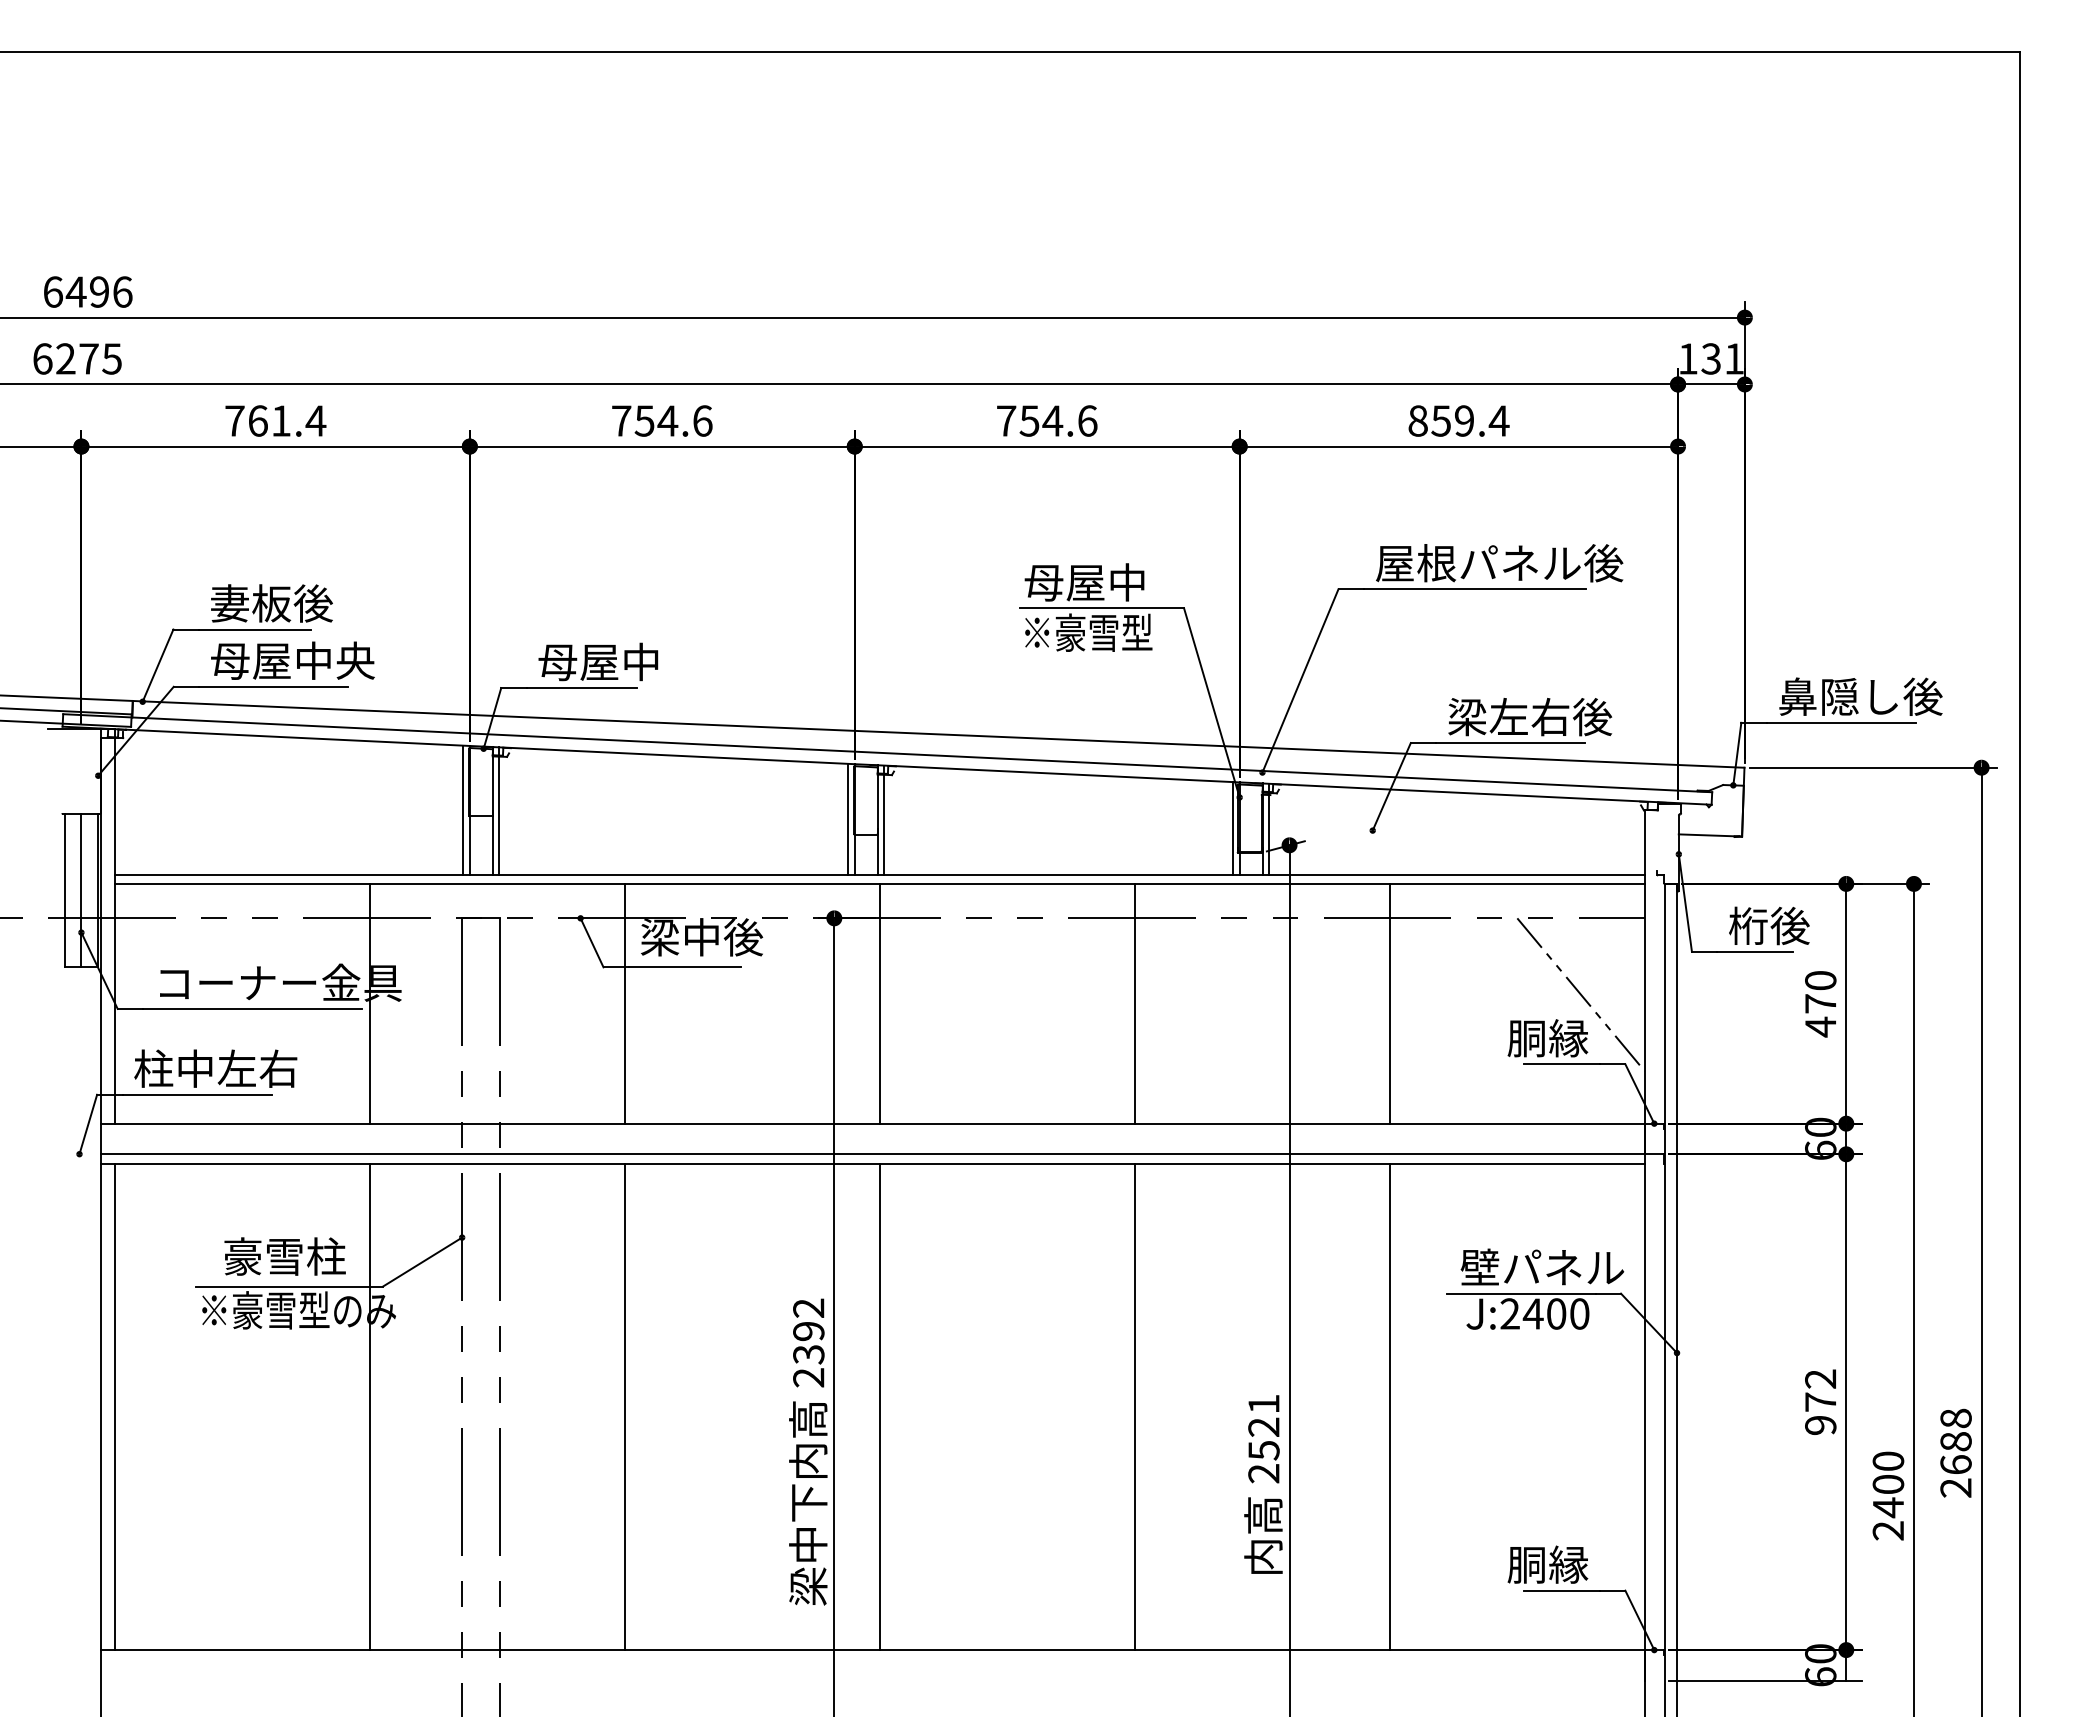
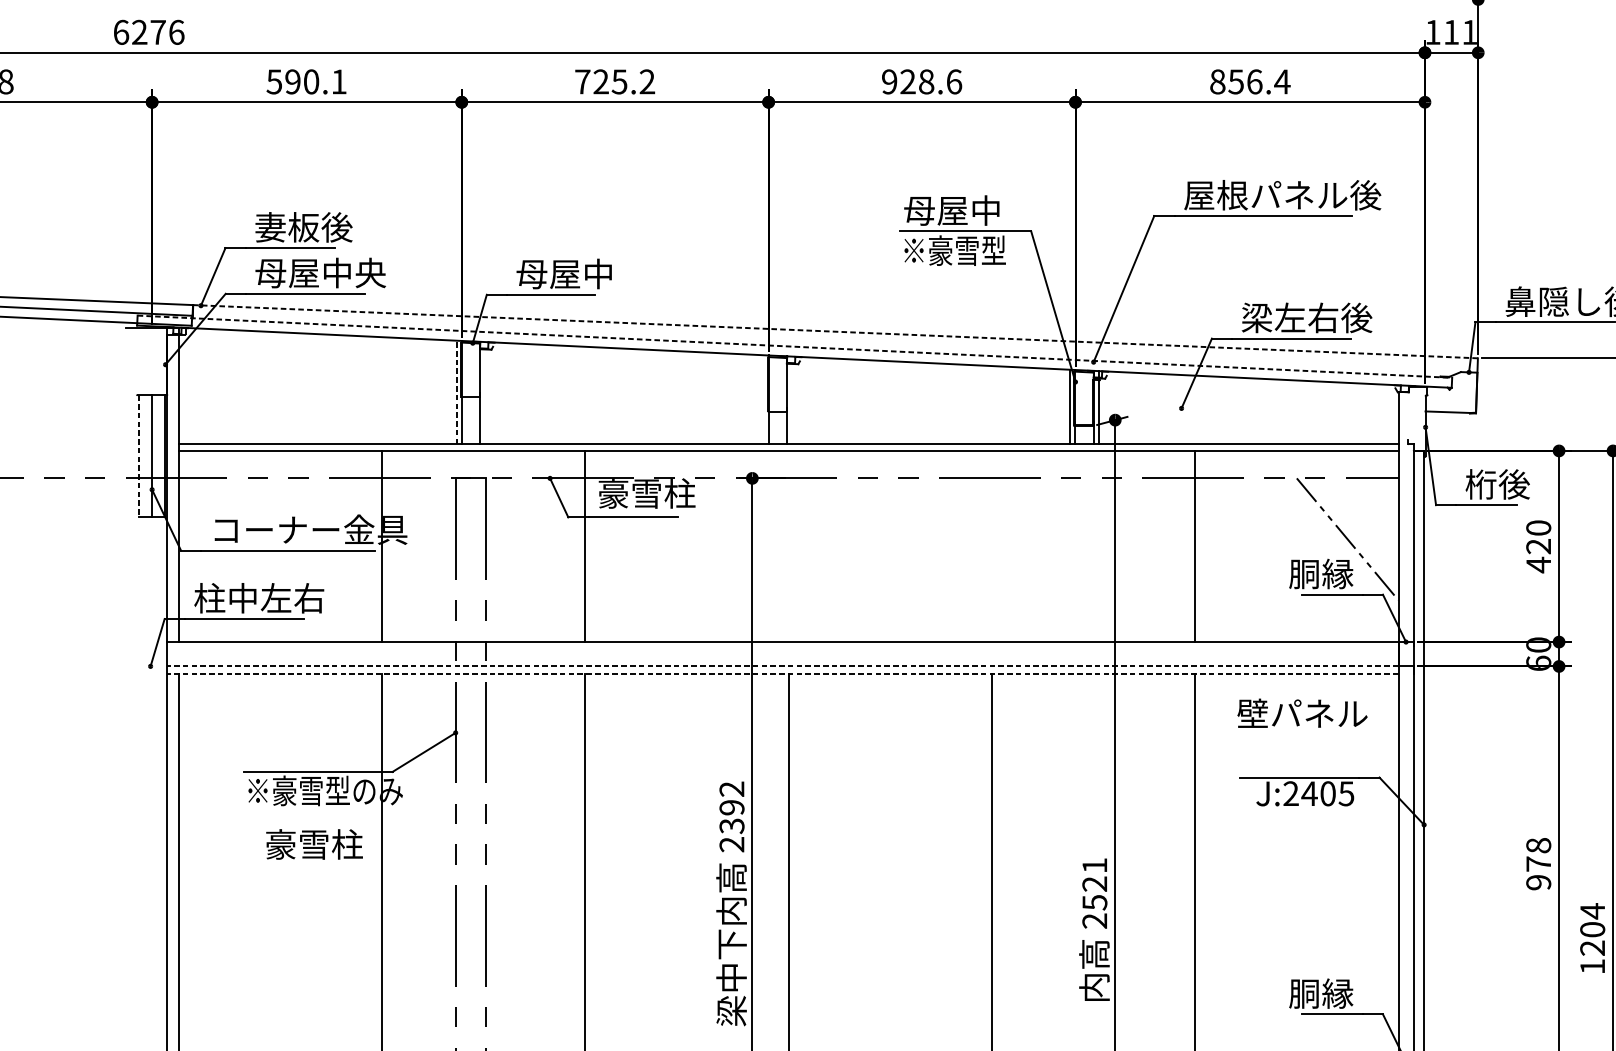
text: (112, 358) -> (176, 32), 6275 -> 6276
text: (1710, 358) -> (1450, 32), 131 -> 111
text: (275, 420) -> (306, 81), 761.4 -> 590.1
text: (673, 420) -> (624, 81), 754.6 -> 725.2
text: (1030, 420) -> (908, 81), 754.6 -> 928.6
text: (1464, 420) -> (1254, 81), 859.4 -> 856.4
line: (938, 734) -> (835, 331), solid -> dashed
line: (888, 753) -> (795, 346), solid -> dashed
line: (463, 810) -> (456, 392), solid -> dashed
line: (499, 811) -> (485, 393), removed
line: (848, 819) -> (763, 399), removed
line: (884, 820) -> (792, 400), removed
line: (64, 890) -> (138, 456), solid -> dashed
text: (702, 937) -> (647, 493), 梁中後 -> 豪雪柱
line: (879, 1003) -> (788, 546), removed
line: (1134, 1003) -> (991, 546), removed
text: (1820, 1003) -> (1538, 546), 470 -> 420
line: (872, 1154) -> (782, 666), solid -> dashed
line: (872, 1164) -> (782, 674), solid -> dashed
text: (284, 1256) -> (314, 844), moved
text: (1542, 1266) -> (1302, 712), moved
text: (1579, 1313) -> (1346, 793), J:2400 -> J:2405
text: (1820, 1378) -> (1538, 845), 972 -> 978
text: (1888, 1495) -> (1592, 938), 2400 -> 1204

